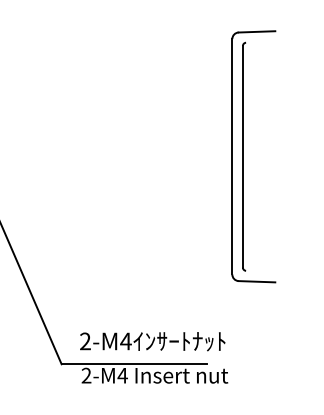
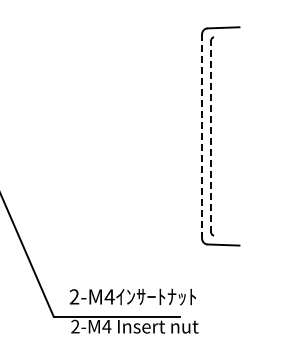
line: (232, 155) -> (202, 135), solid -> dashed
line: (243, 155) -> (211, 135), solid -> dashed

